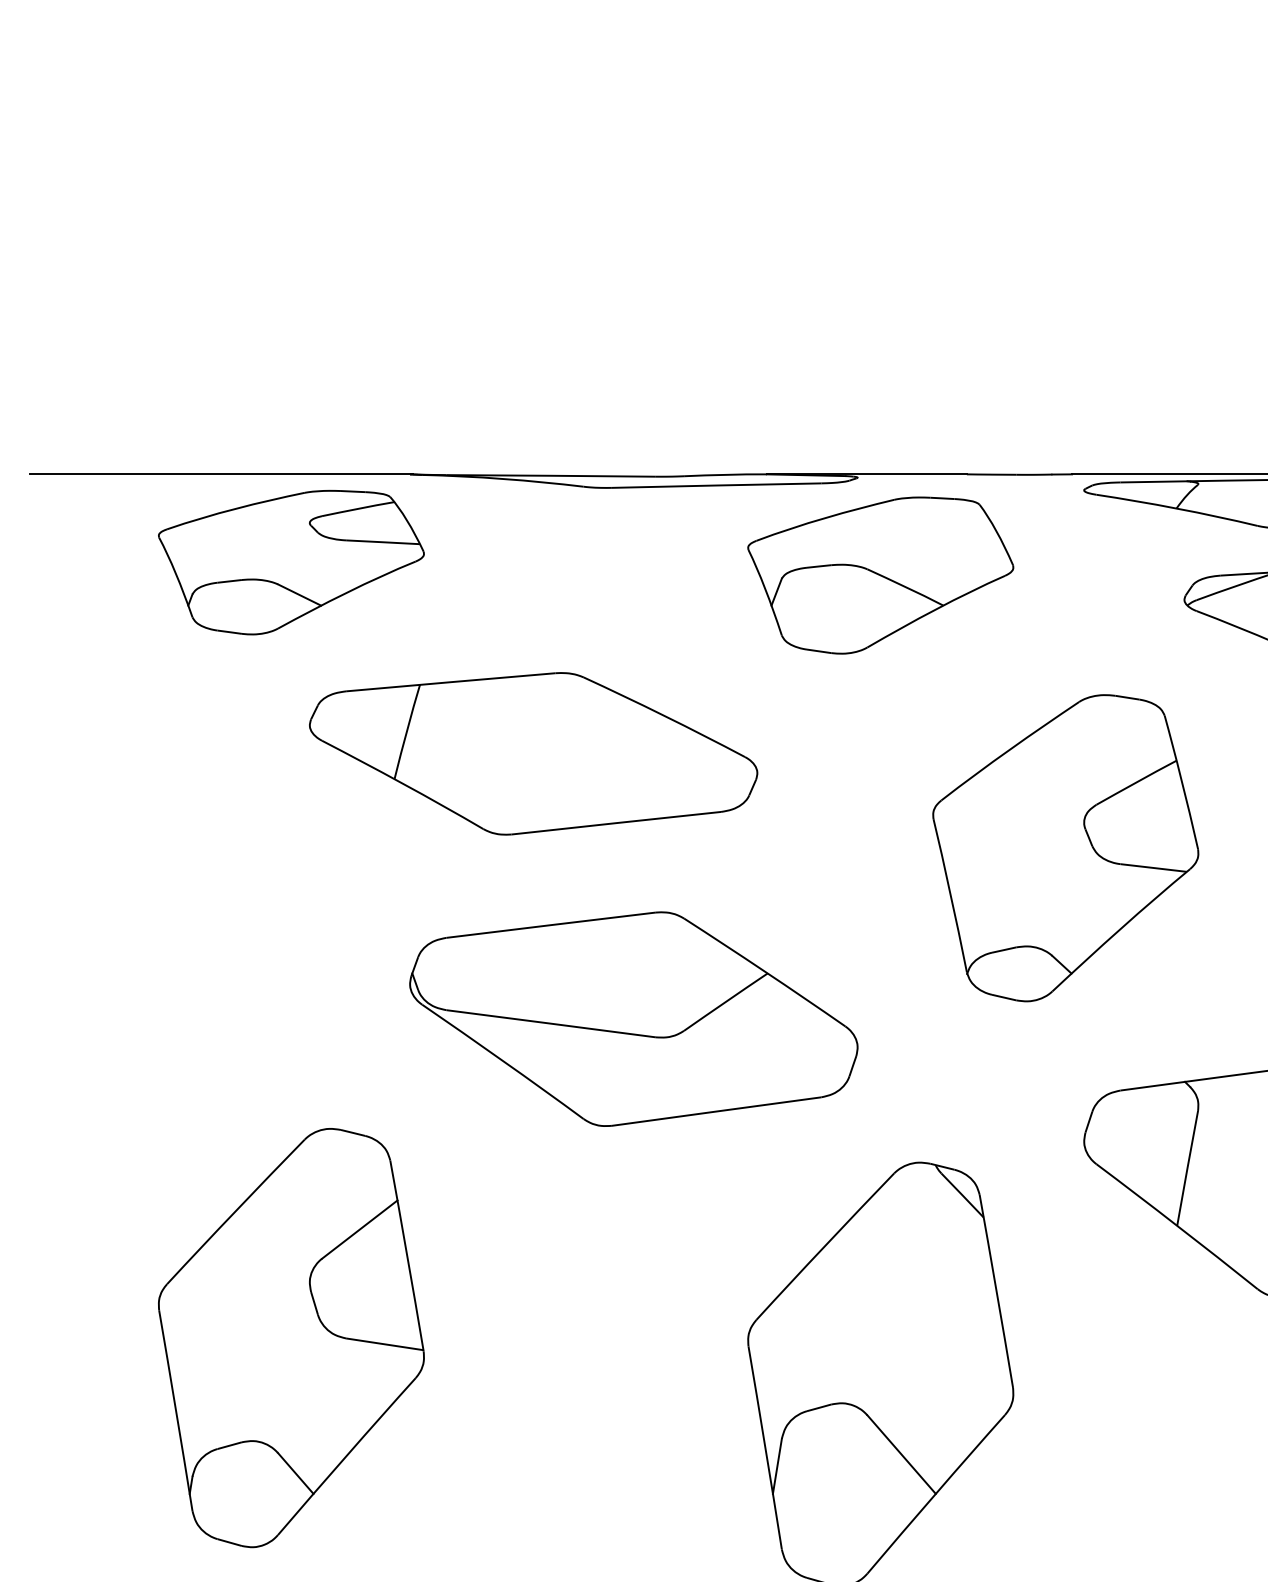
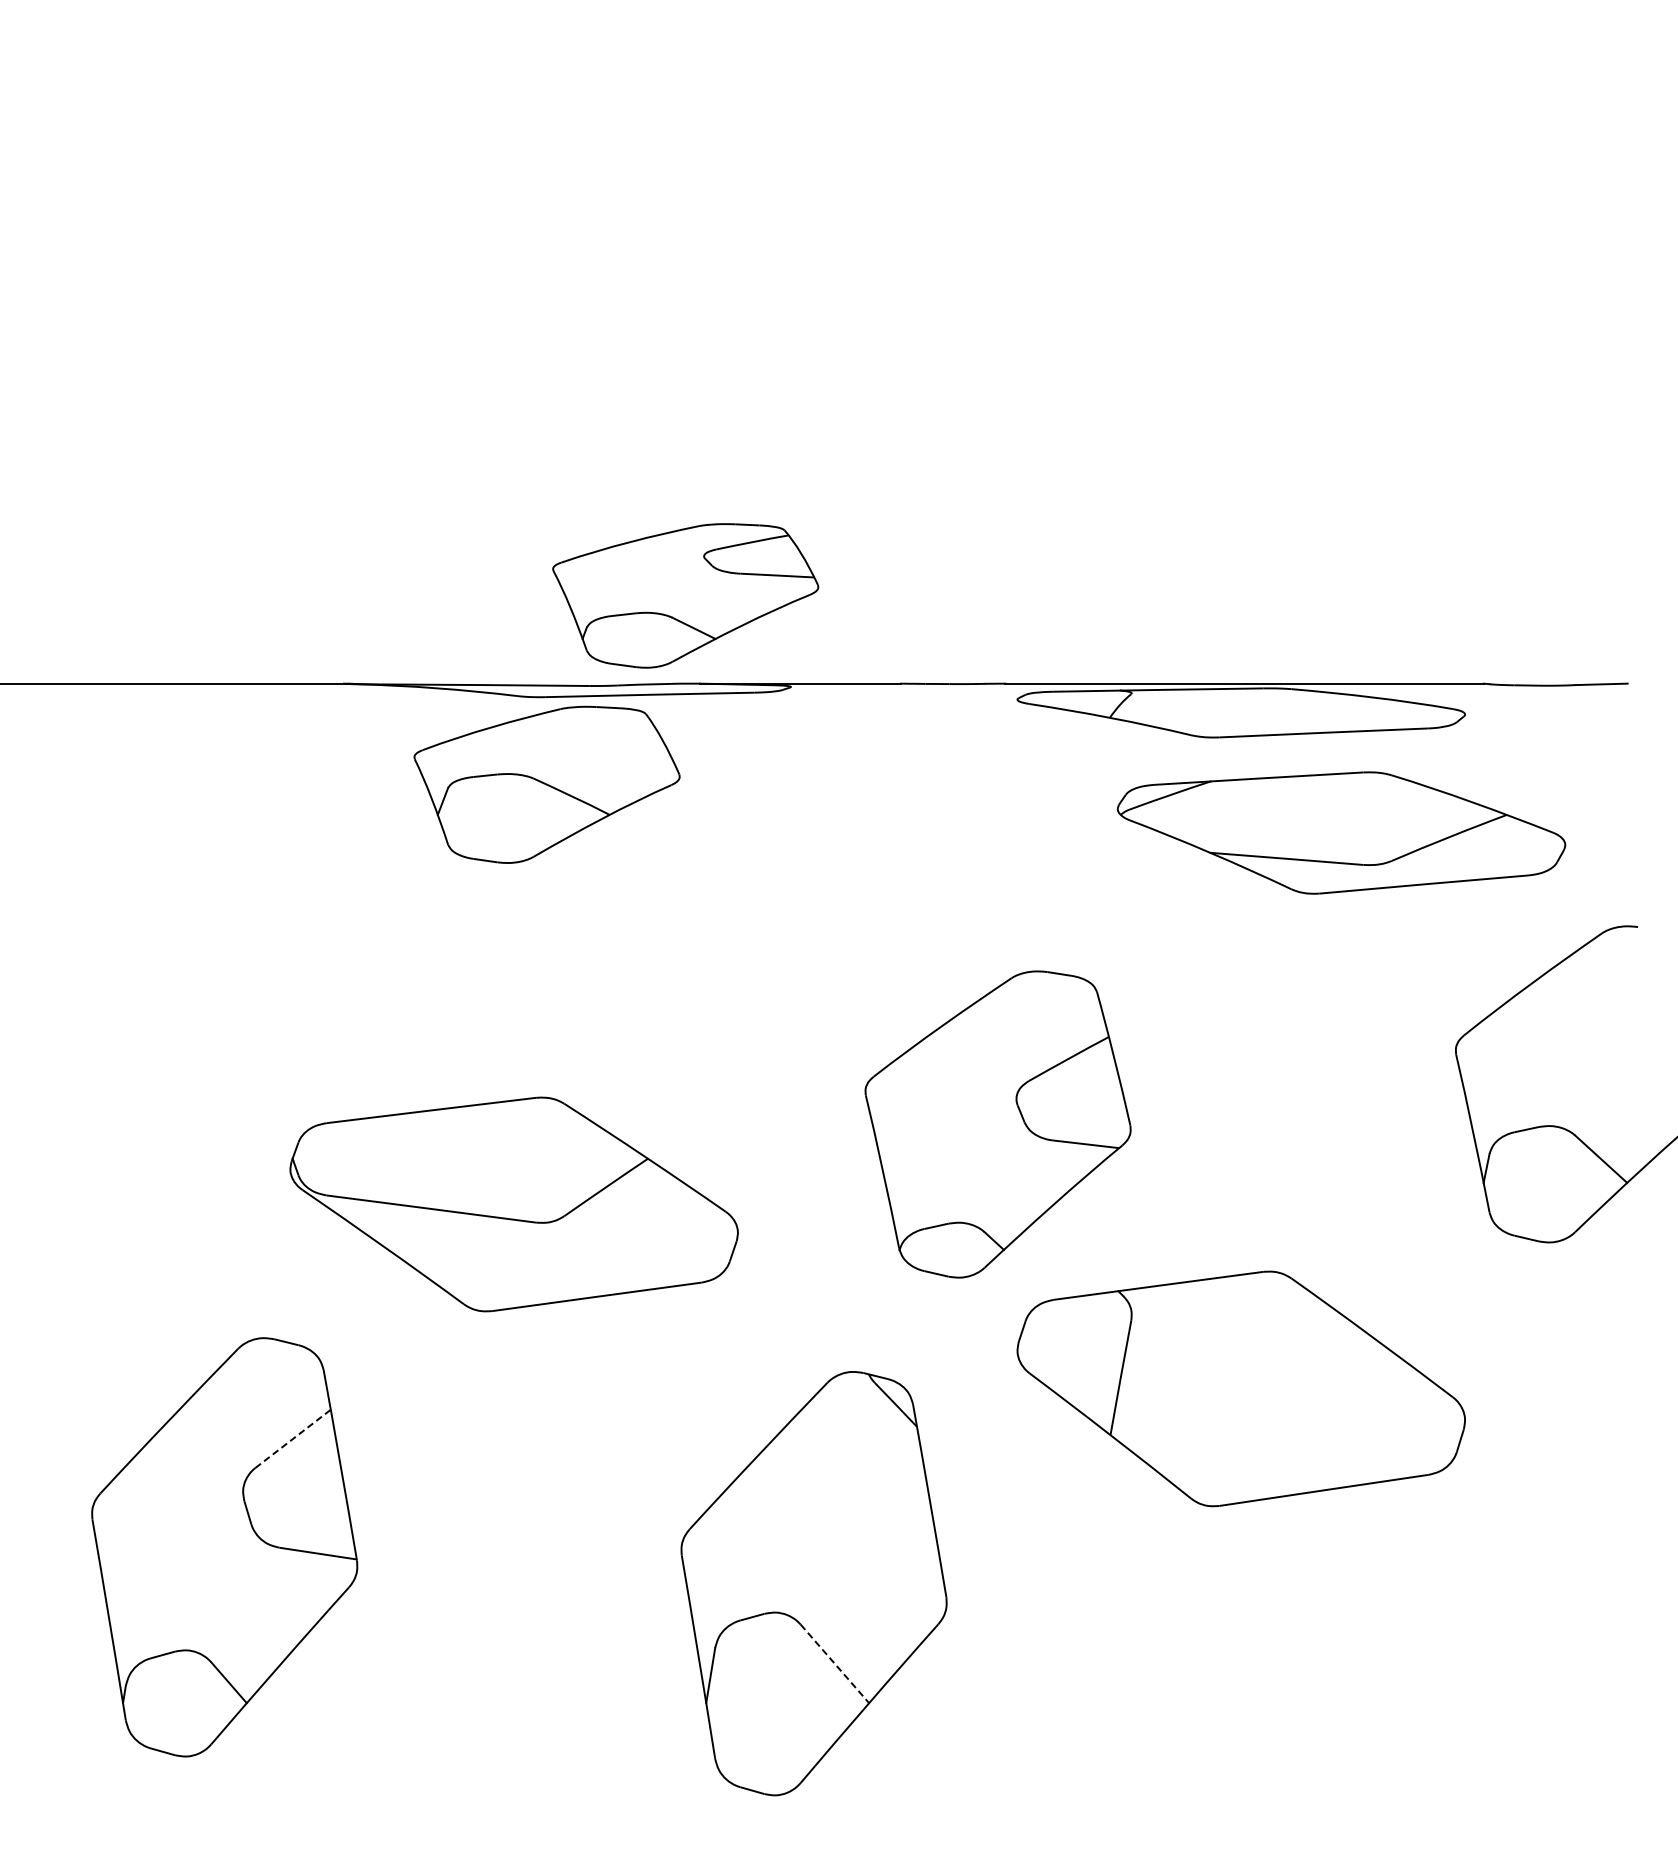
part: (291, 562) -> (685, 595), moved
part: (880, 575) -> (546, 784), moved
part: (533, 753) -> (466, 962), removed
part: (1065, 848) -> (997, 1124), moved
part: (633, 1019) -> (513, 1204), moved
line: (360, 1229) -> (293, 1438), solid -> dashed
line: (902, 1455) -> (835, 1664), solid -> dashed

